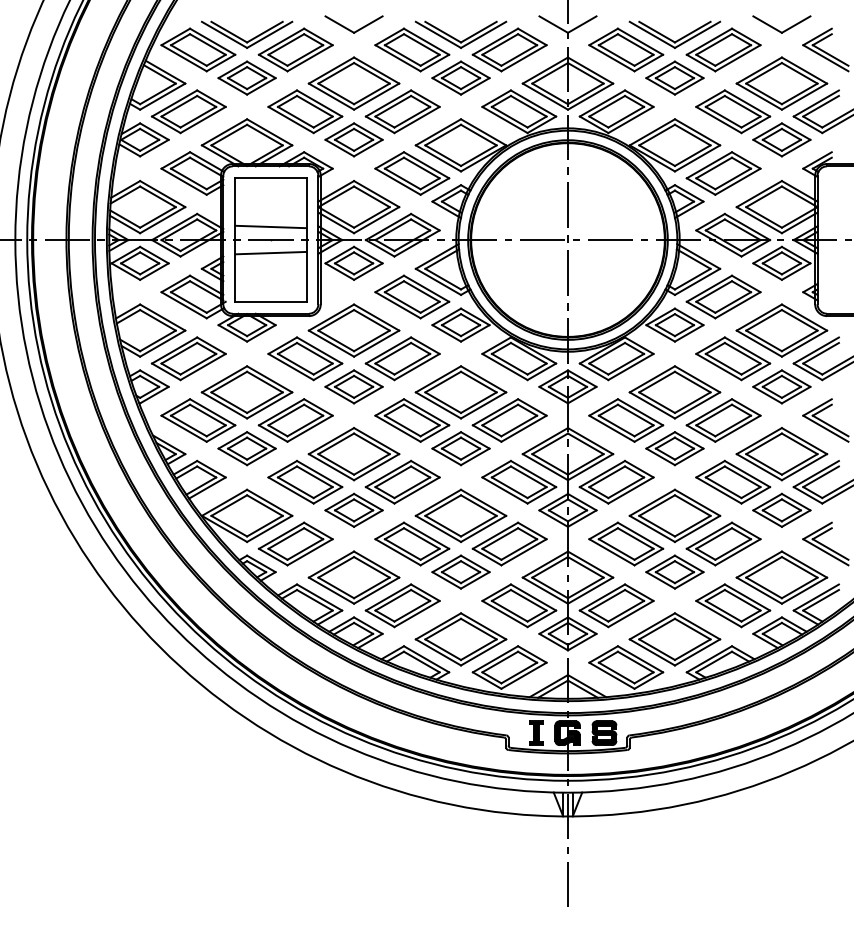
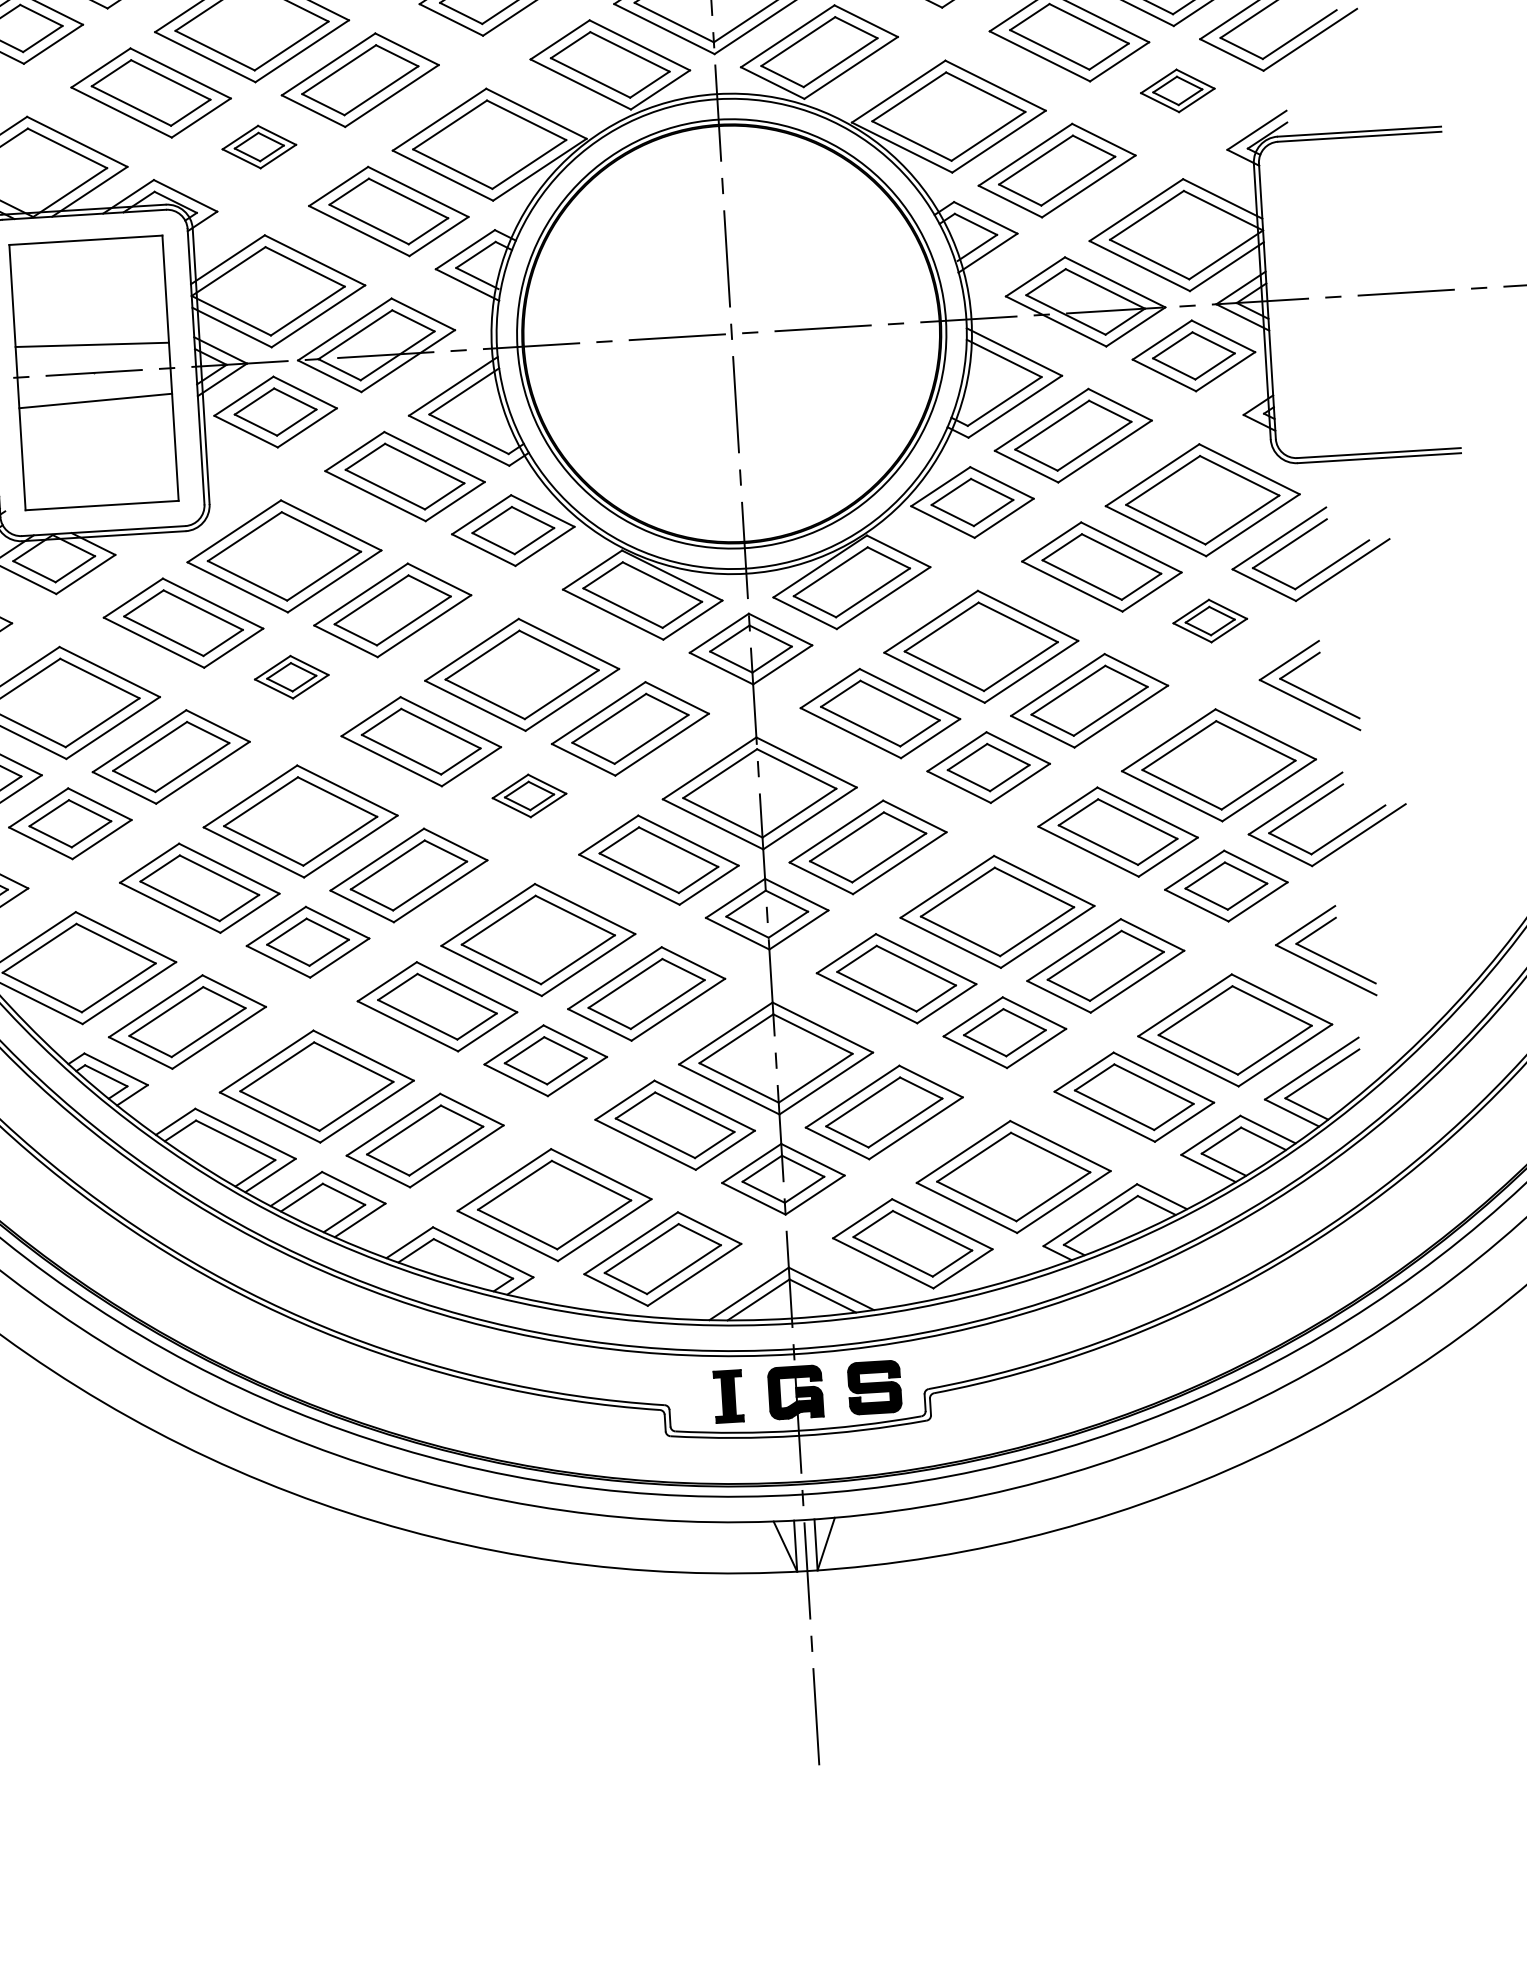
part: (353, 139) -> (258, 146), size x0.6
part: (781, 139) -> (1176, 90), size x0.6
part: (353, 386) -> (290, 676), size x0.6
part: (781, 386) -> (1209, 620), size x0.6
part: (460, 448) -> (528, 795), size x0.6

